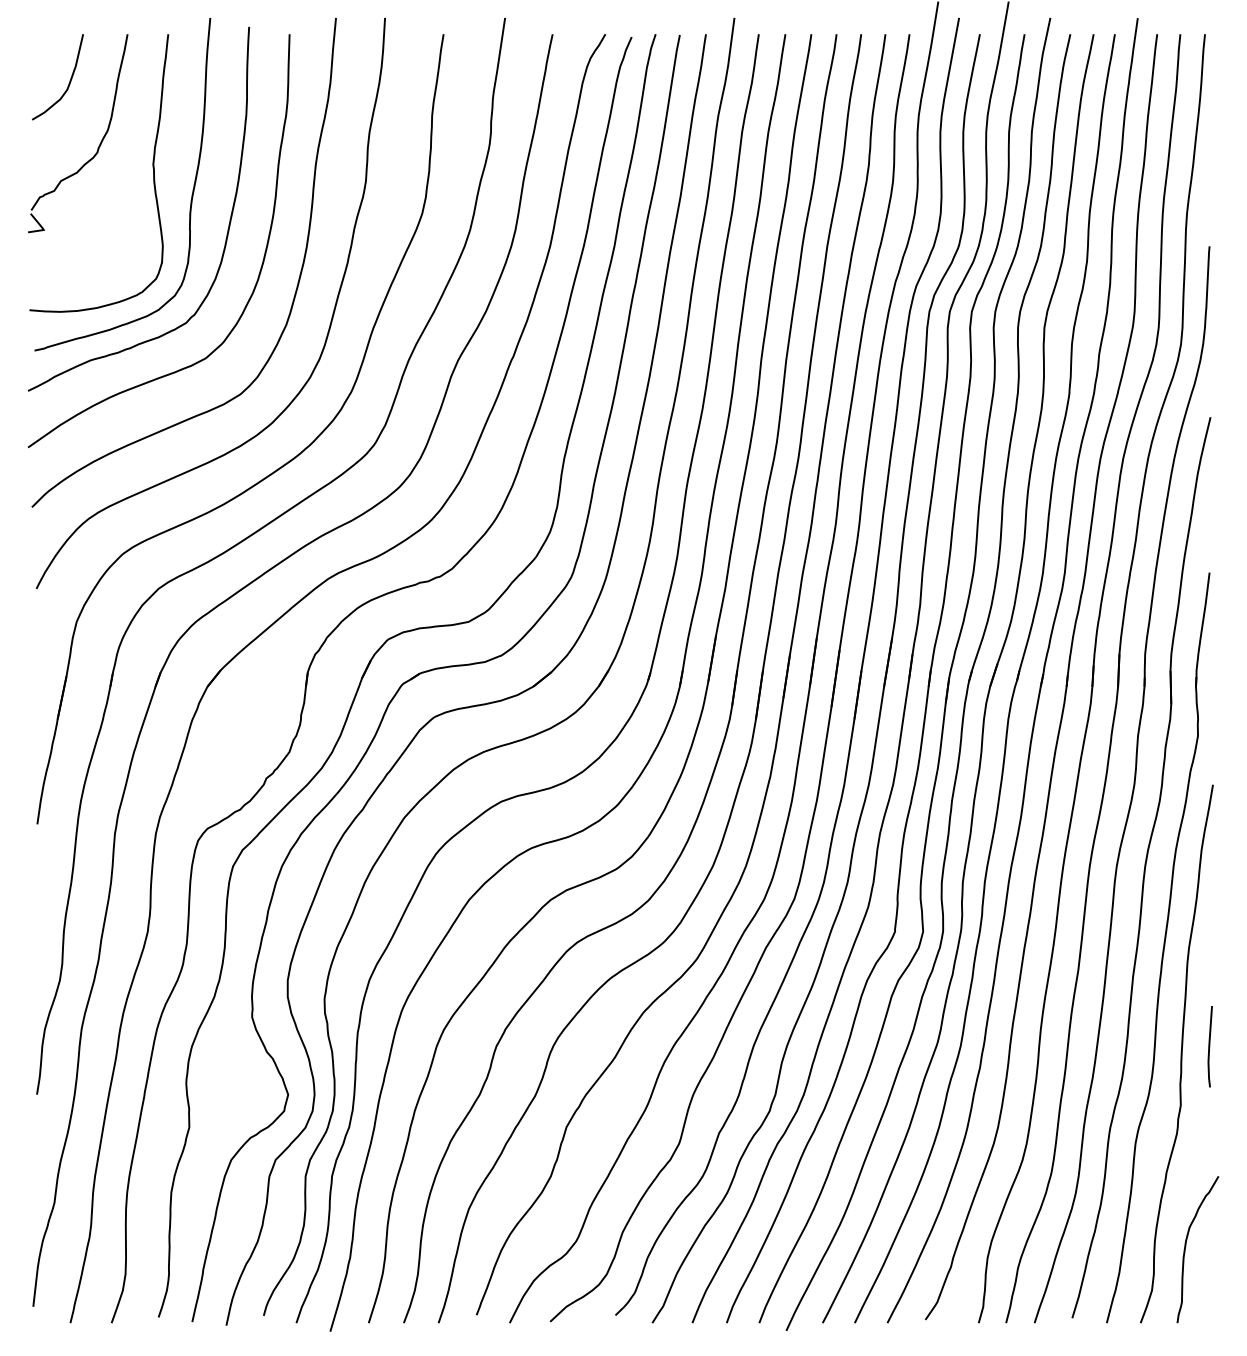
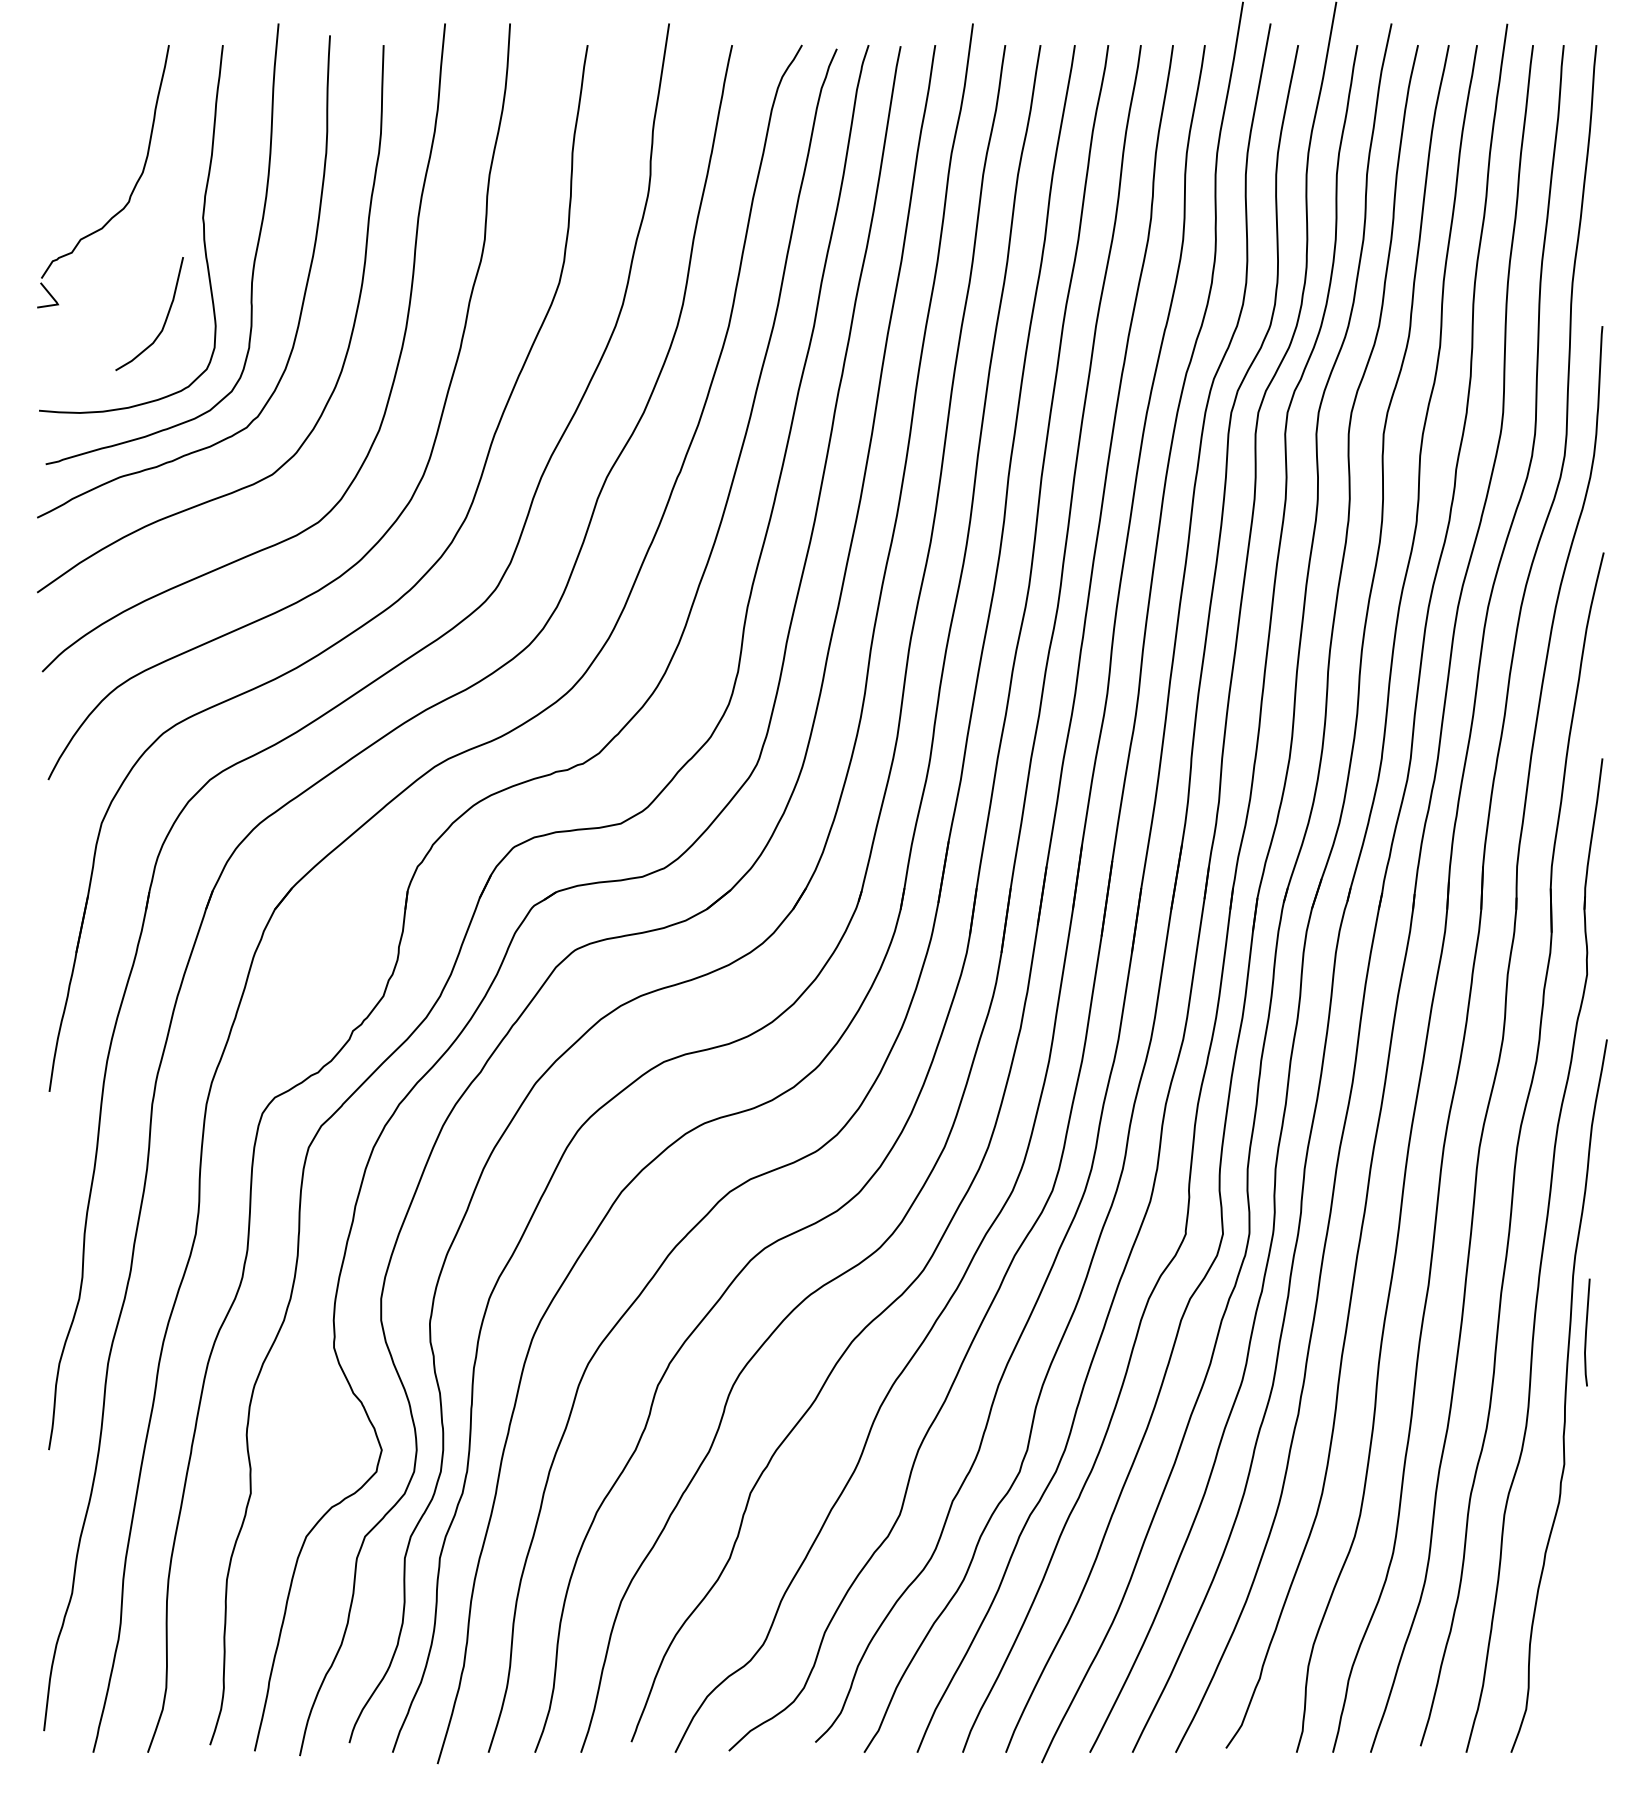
curve: (69, 80) -> (165, 318), moved
line: (1209, 1046) -> (1586, 1332), moved
curve: (1186, 1246) -> (1571, 1651), removed

